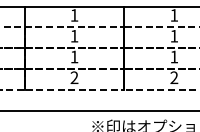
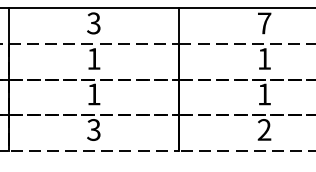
text: (74, 15) -> (93, 23), 1 -> 3
text: (174, 15) -> (264, 23), 1 -> 7
text: (74, 78) -> (93, 131), 2 -> 3

